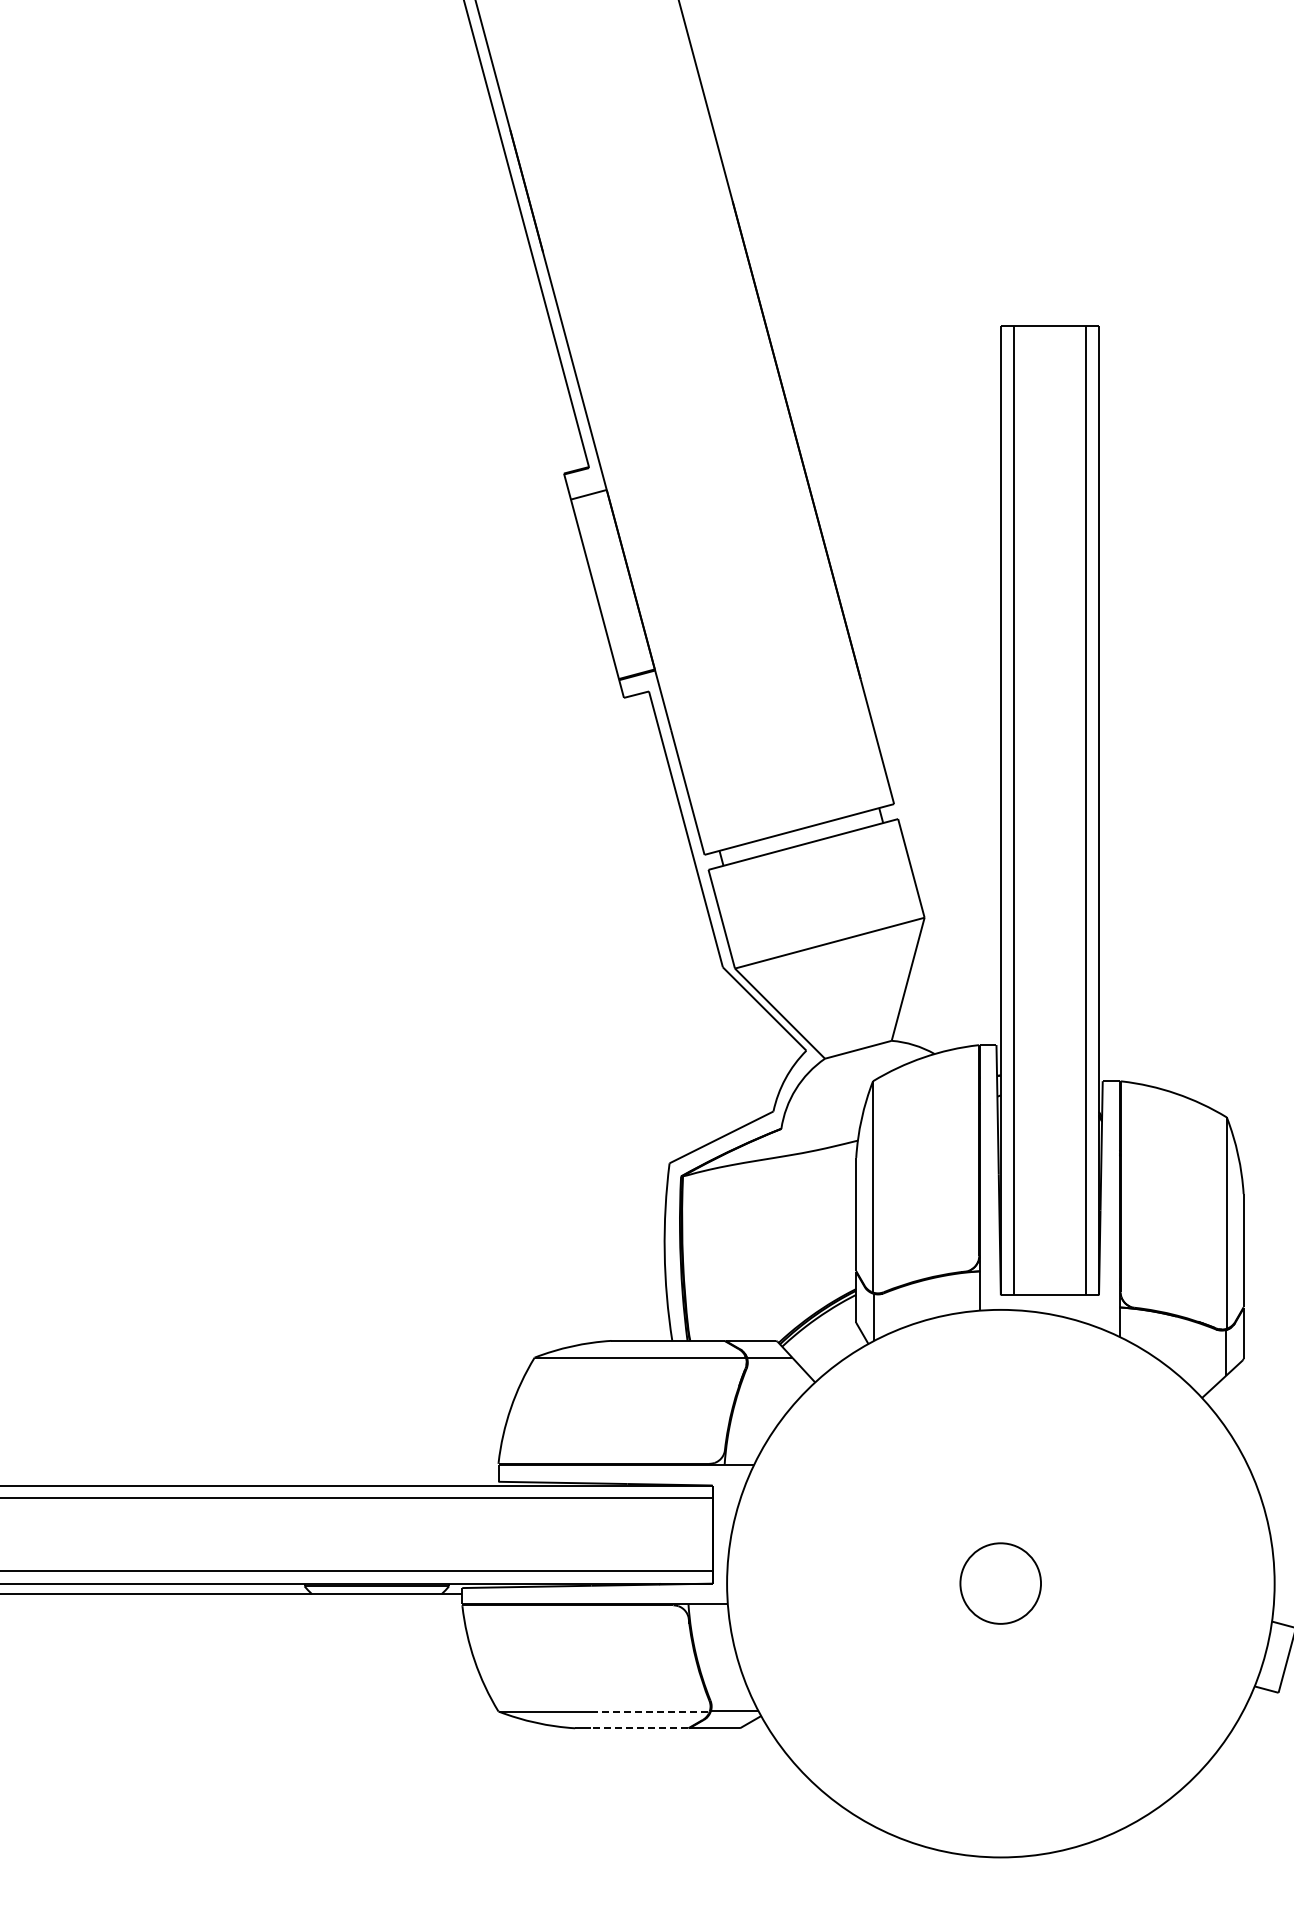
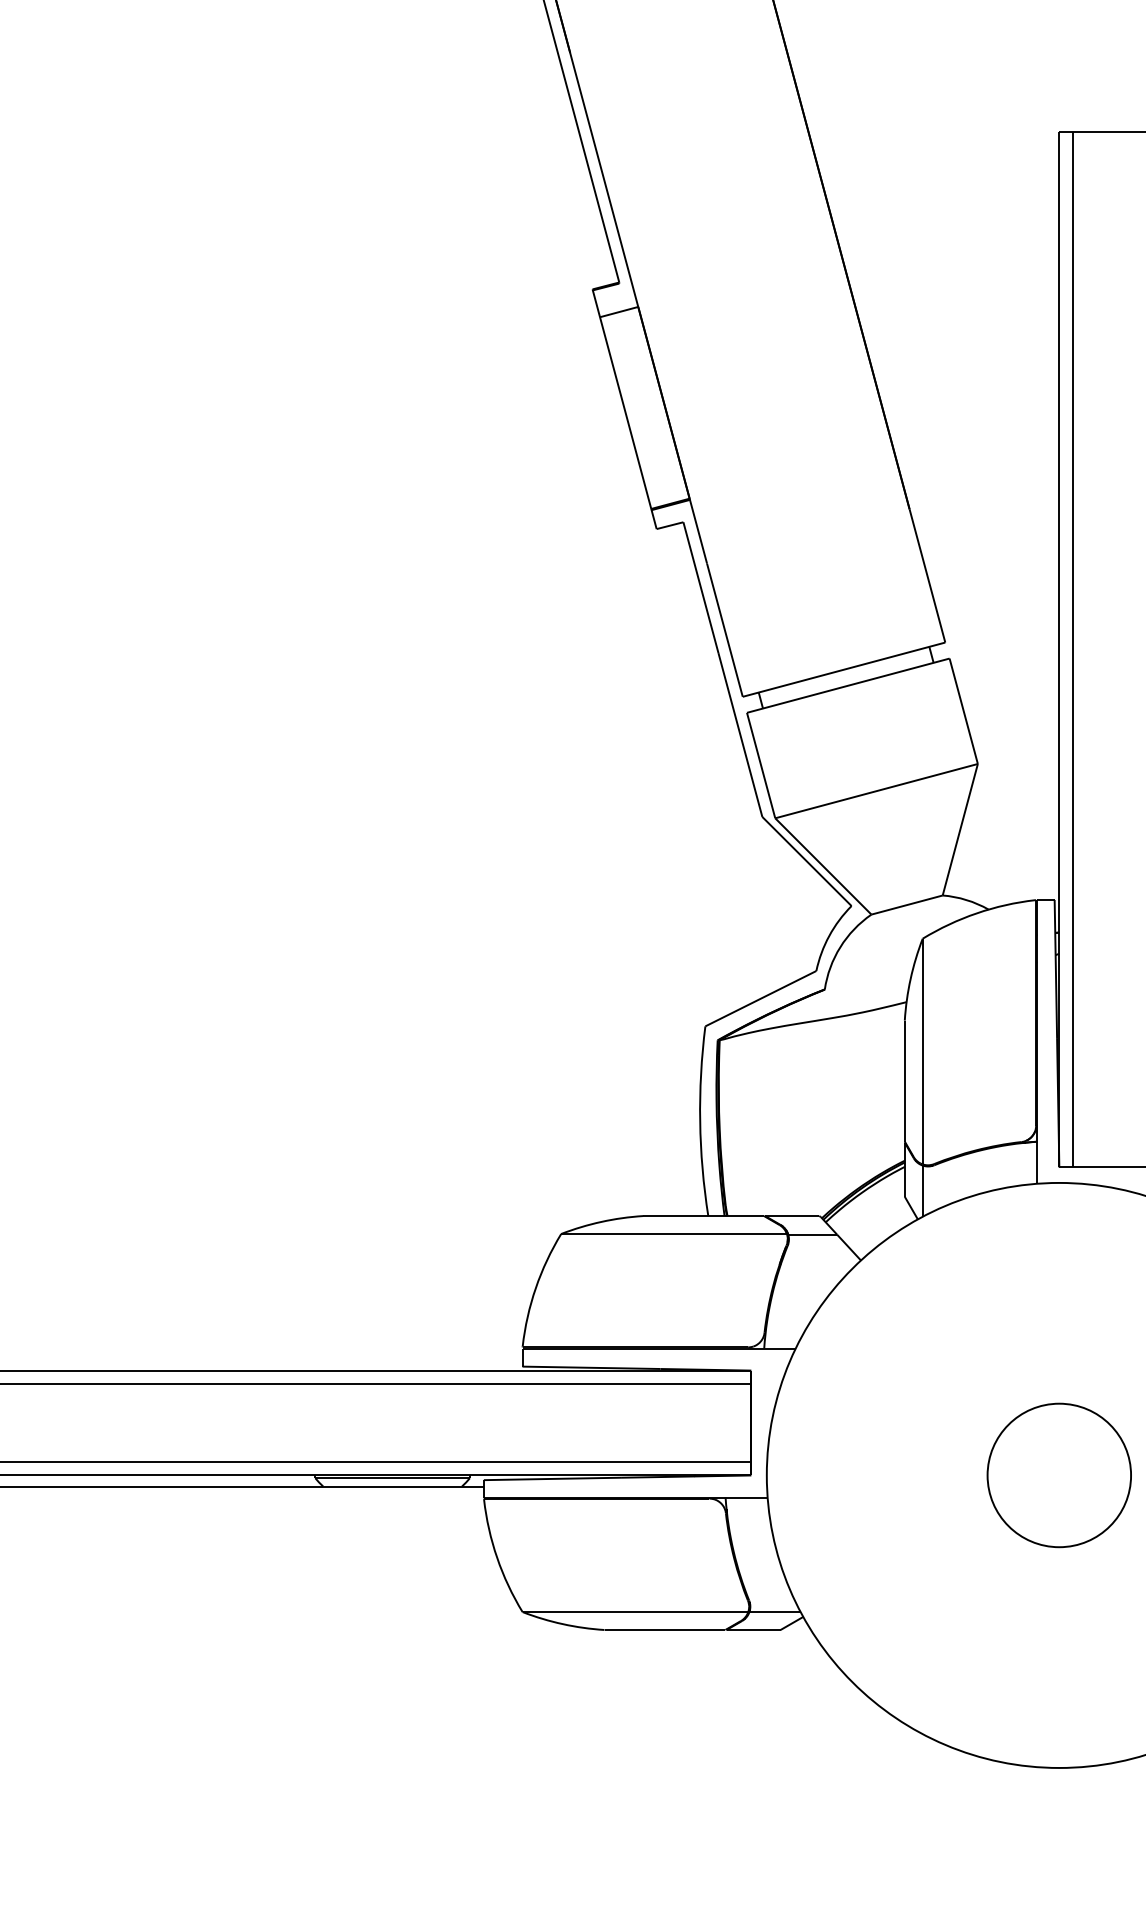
circle: (1000, 1583) -> (1058, 1475), size x1.67
line: (651, 1711) -> (686, 1612), dashed -> solid
line: (639, 1728) -> (673, 1630), dashed -> solid

